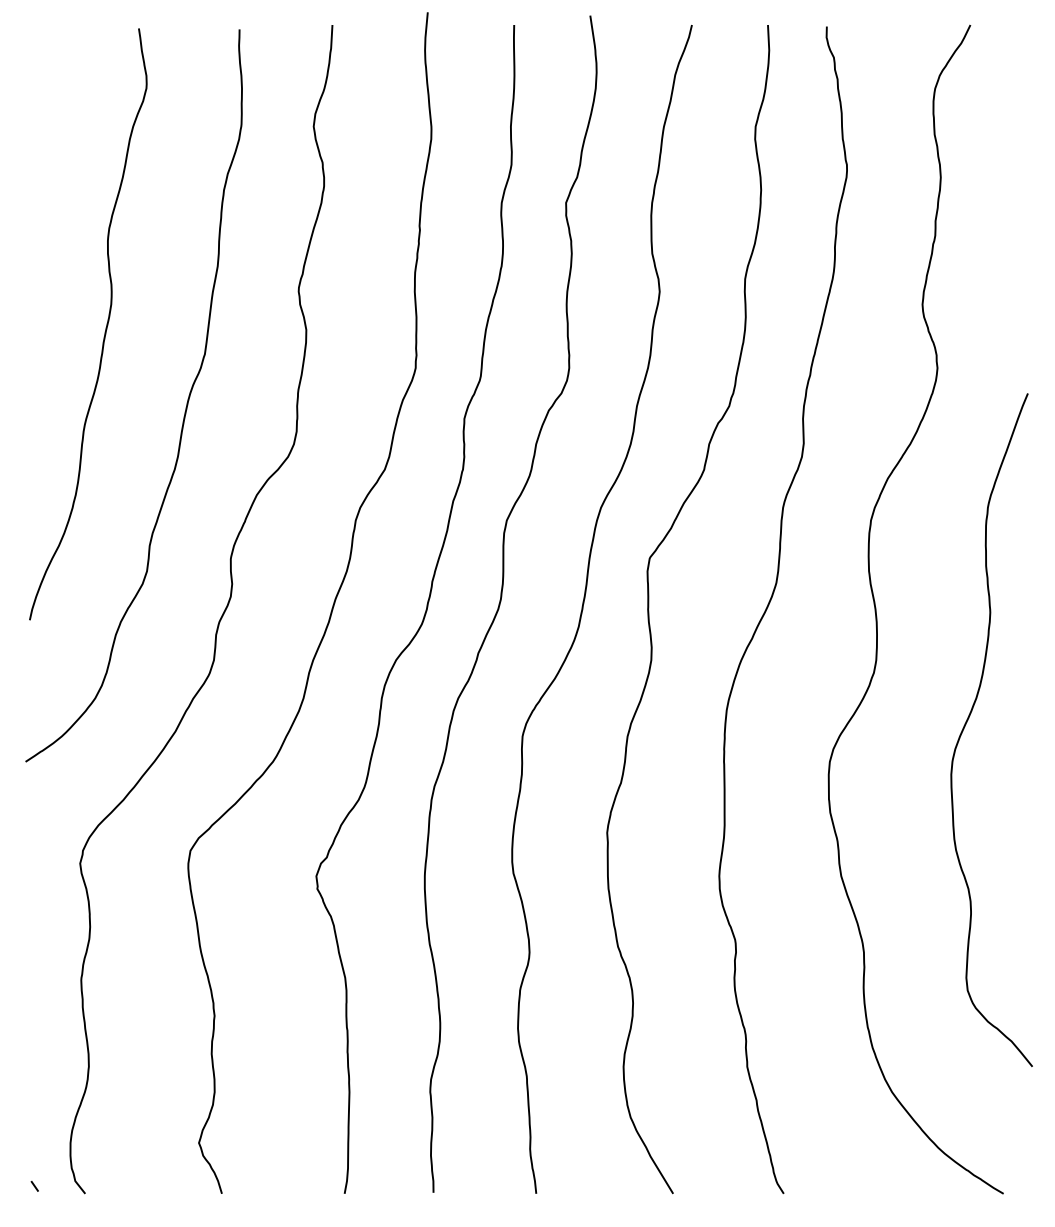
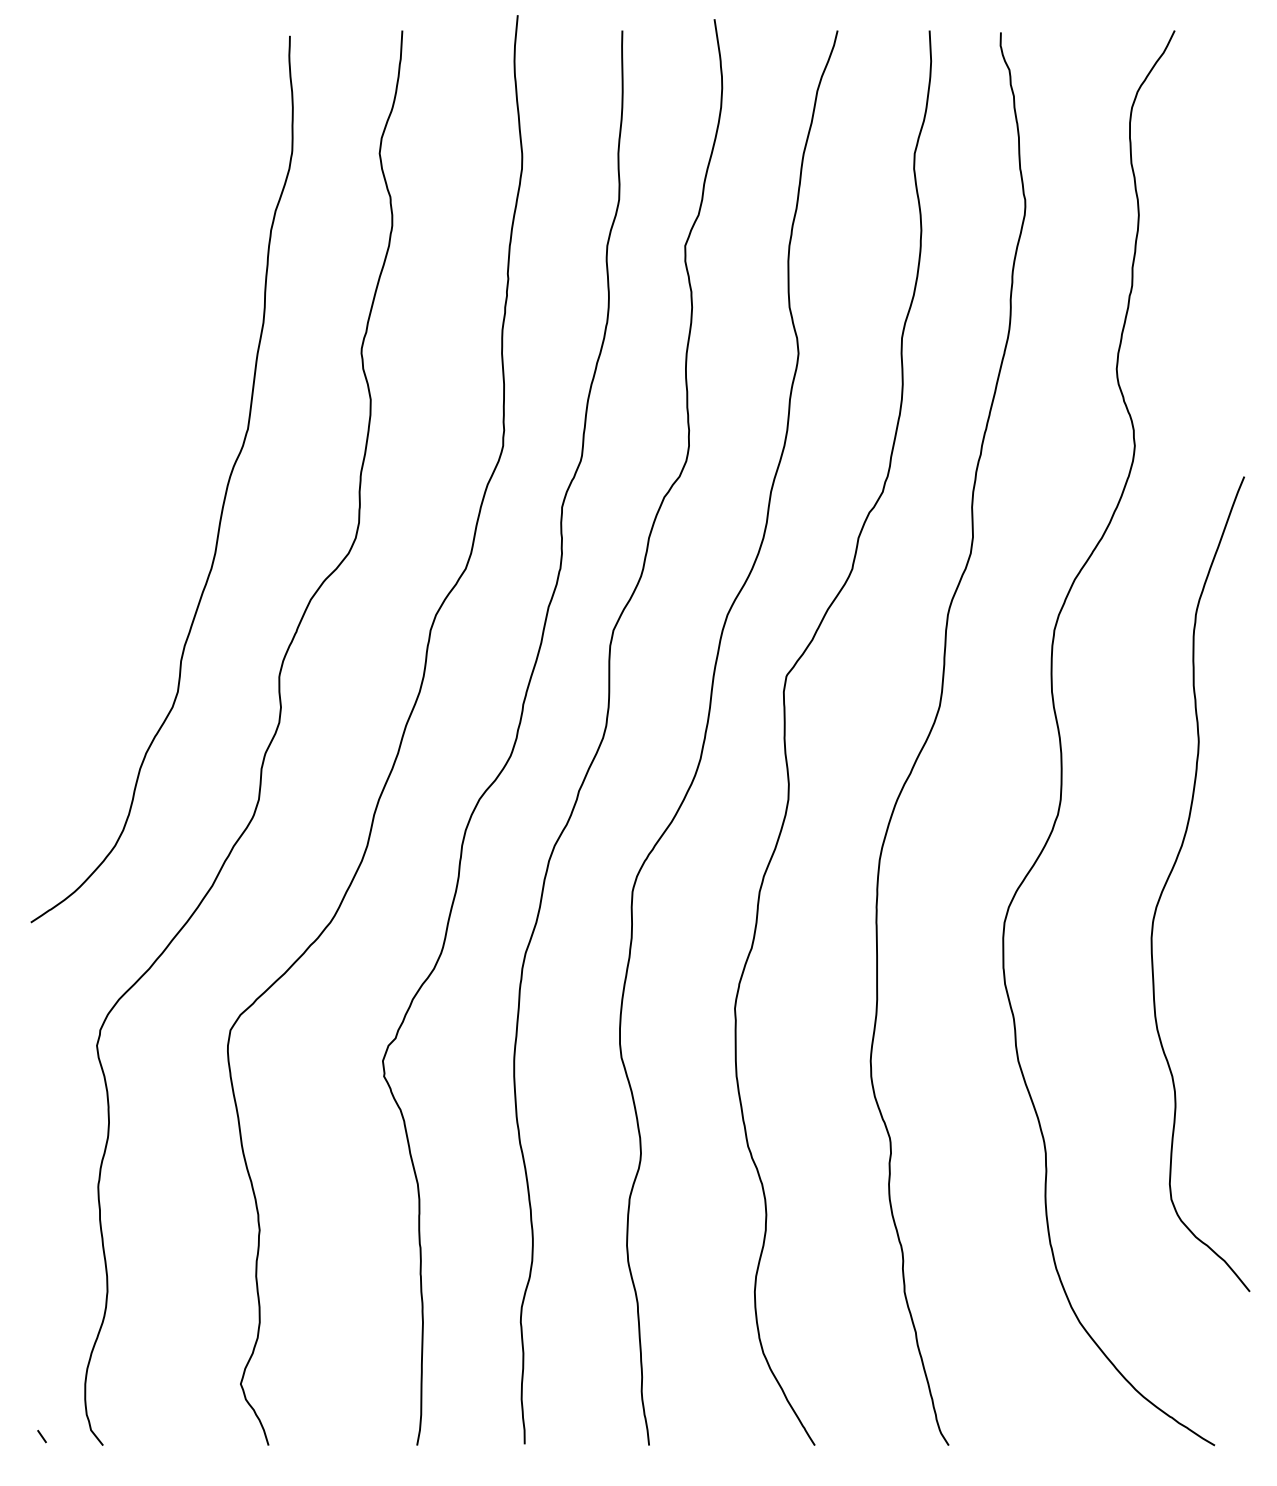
curve: (105, 328) -> (127, 398), removed

